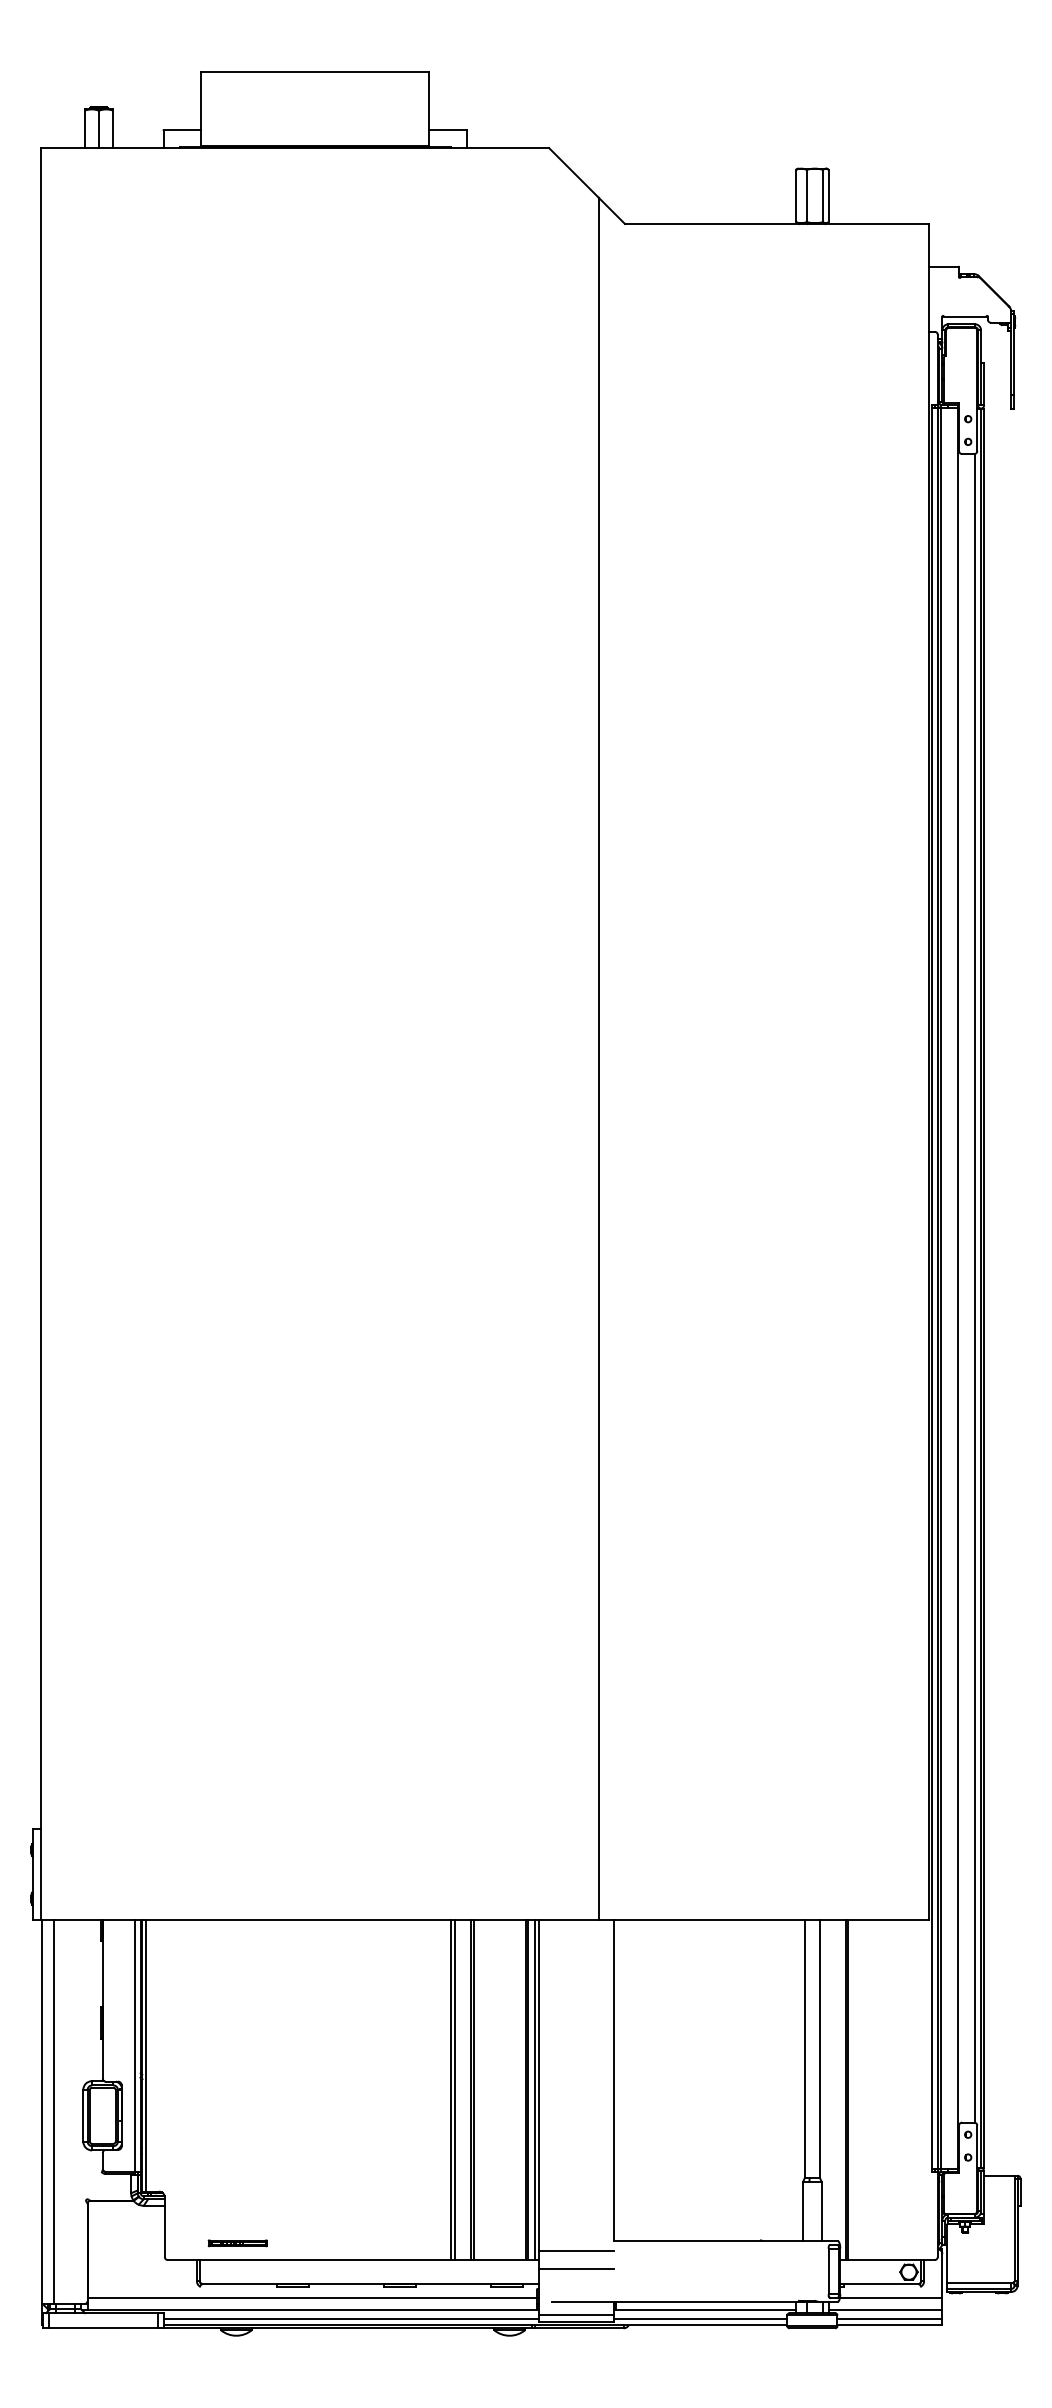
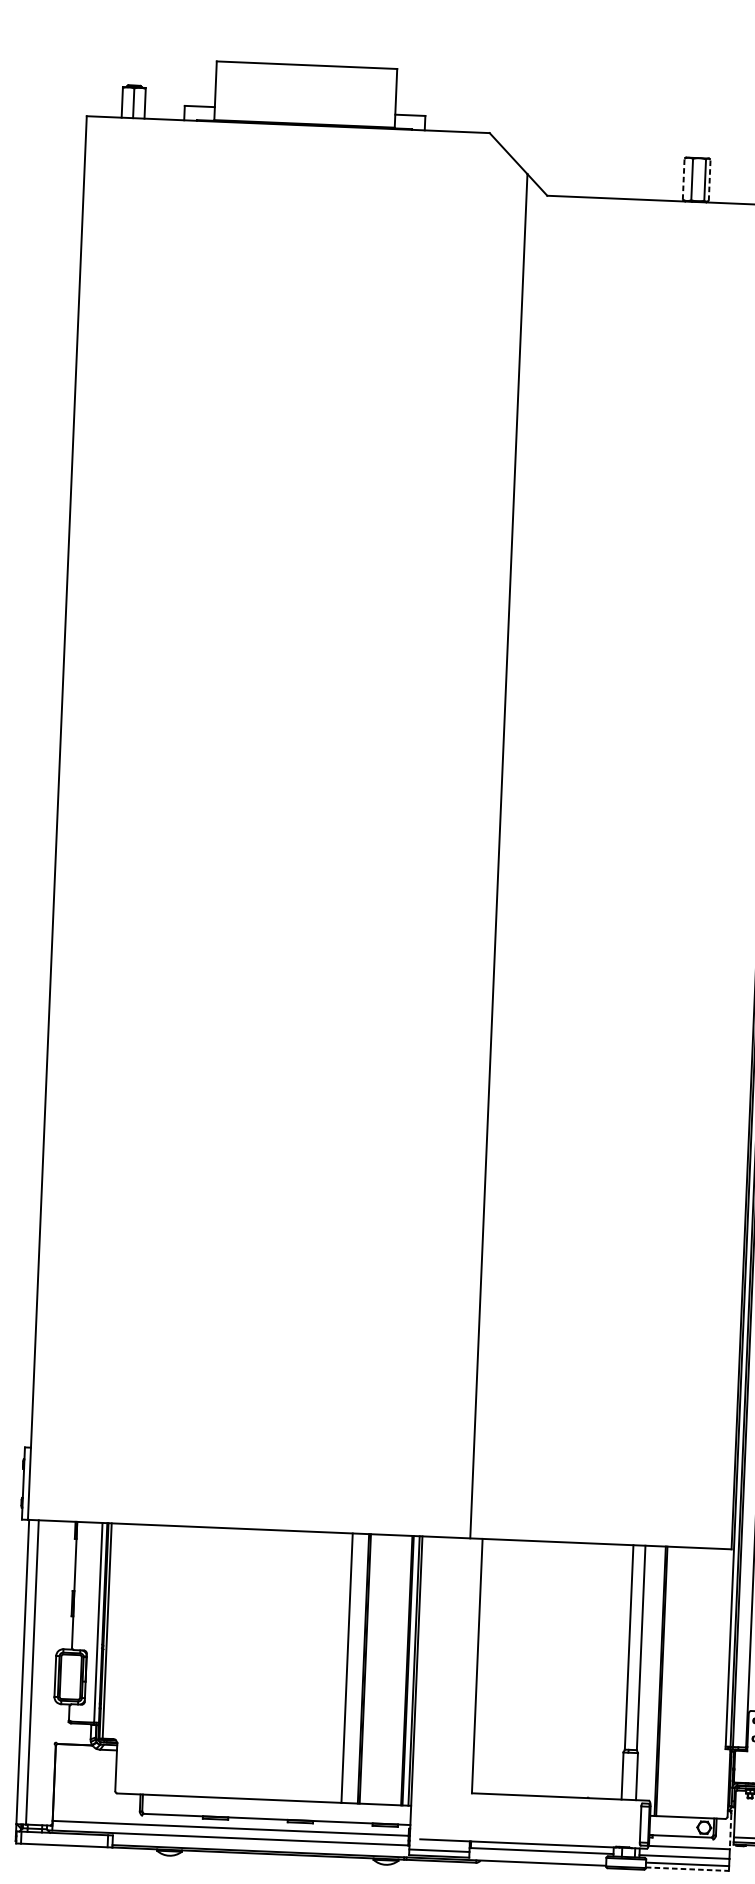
line: (796, 195) -> (684, 178), solid -> dashed
line: (828, 195) -> (709, 179), solid -> dashed
line: (455, 2089) -> (351, 1667), removed
part: (237, 2243) -> (173, 1782), removed
line: (576, 2251) -> (441, 1800), removed
line: (576, 2268) -> (440, 1813), removed
line: (942, 2276) -> (730, 1832), solid -> dashed
line: (351, 2319) -> (261, 1846), removed
line: (700, 2319) -> (537, 1858), removed
line: (890, 2325) -> (687, 1869), solid -> dashed

